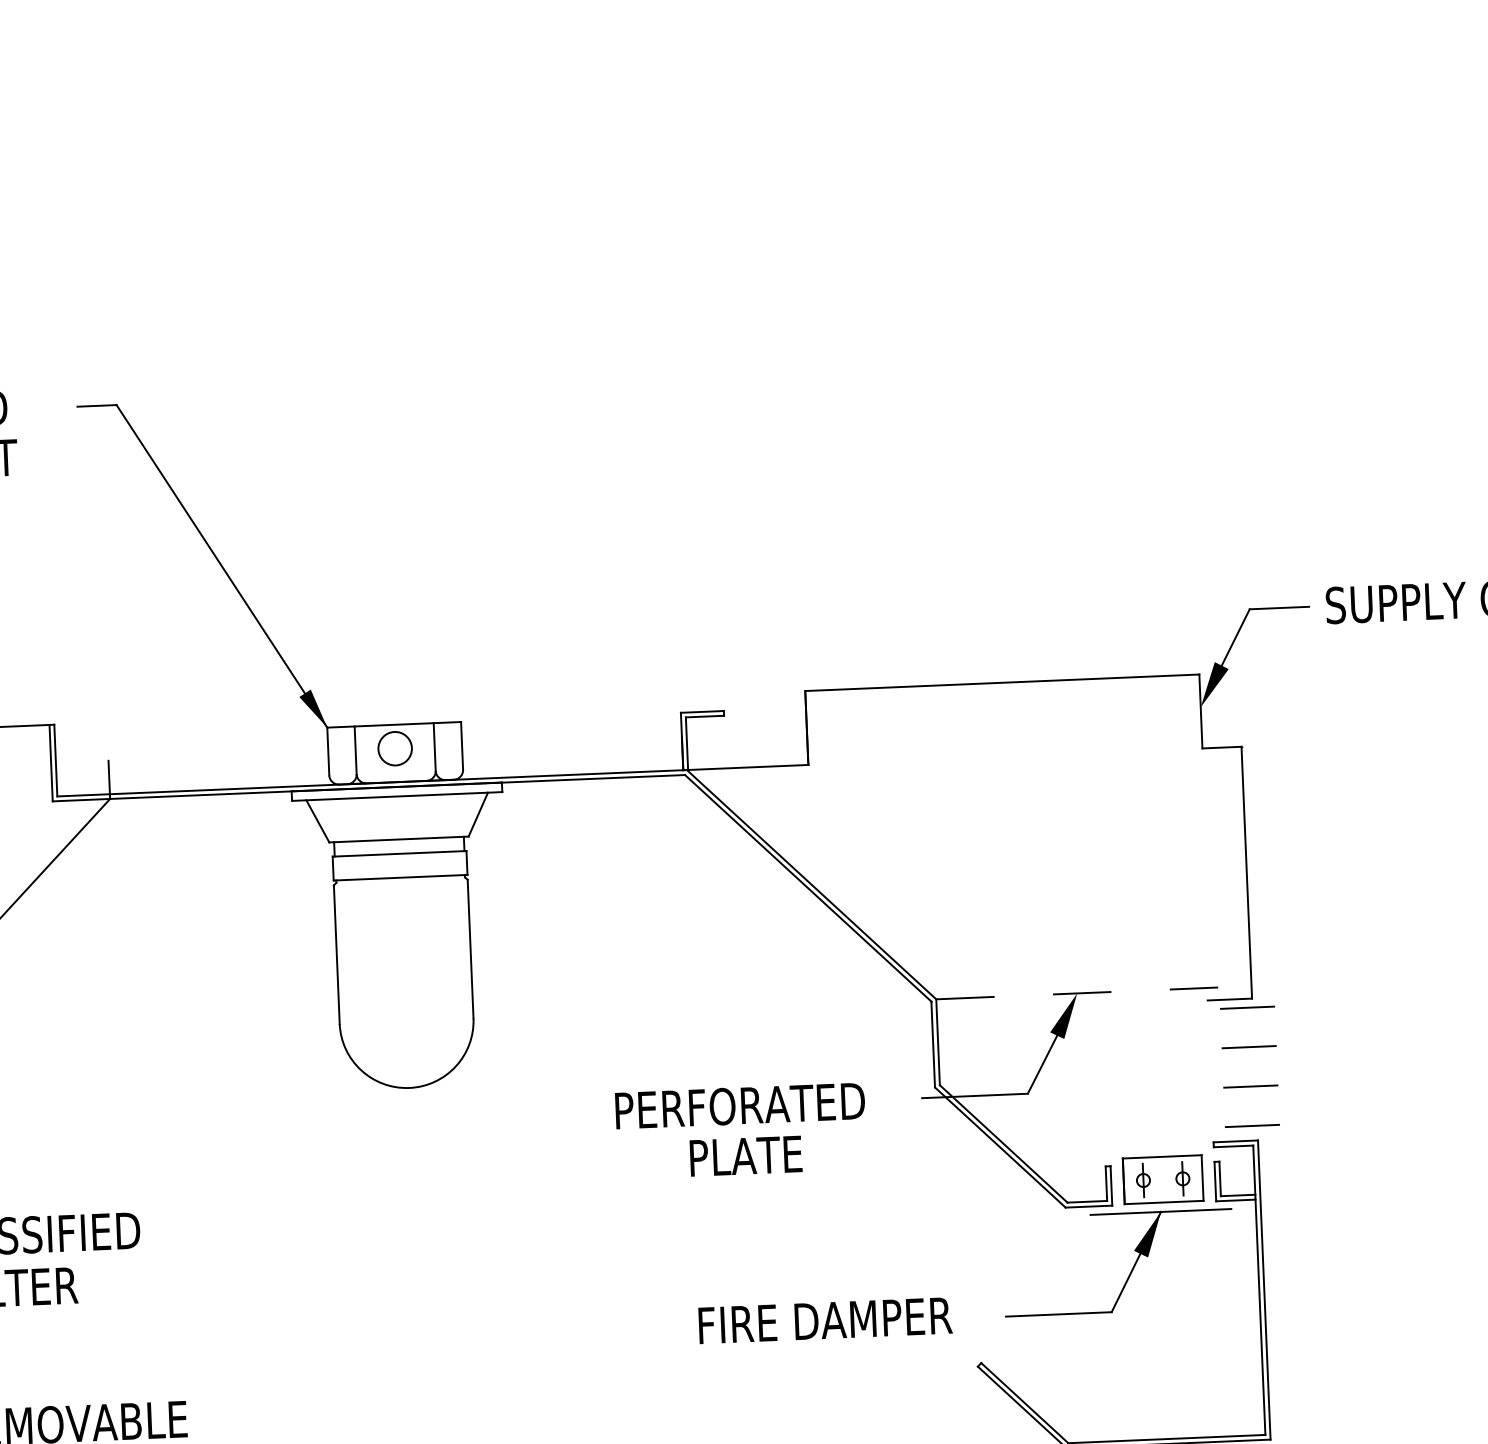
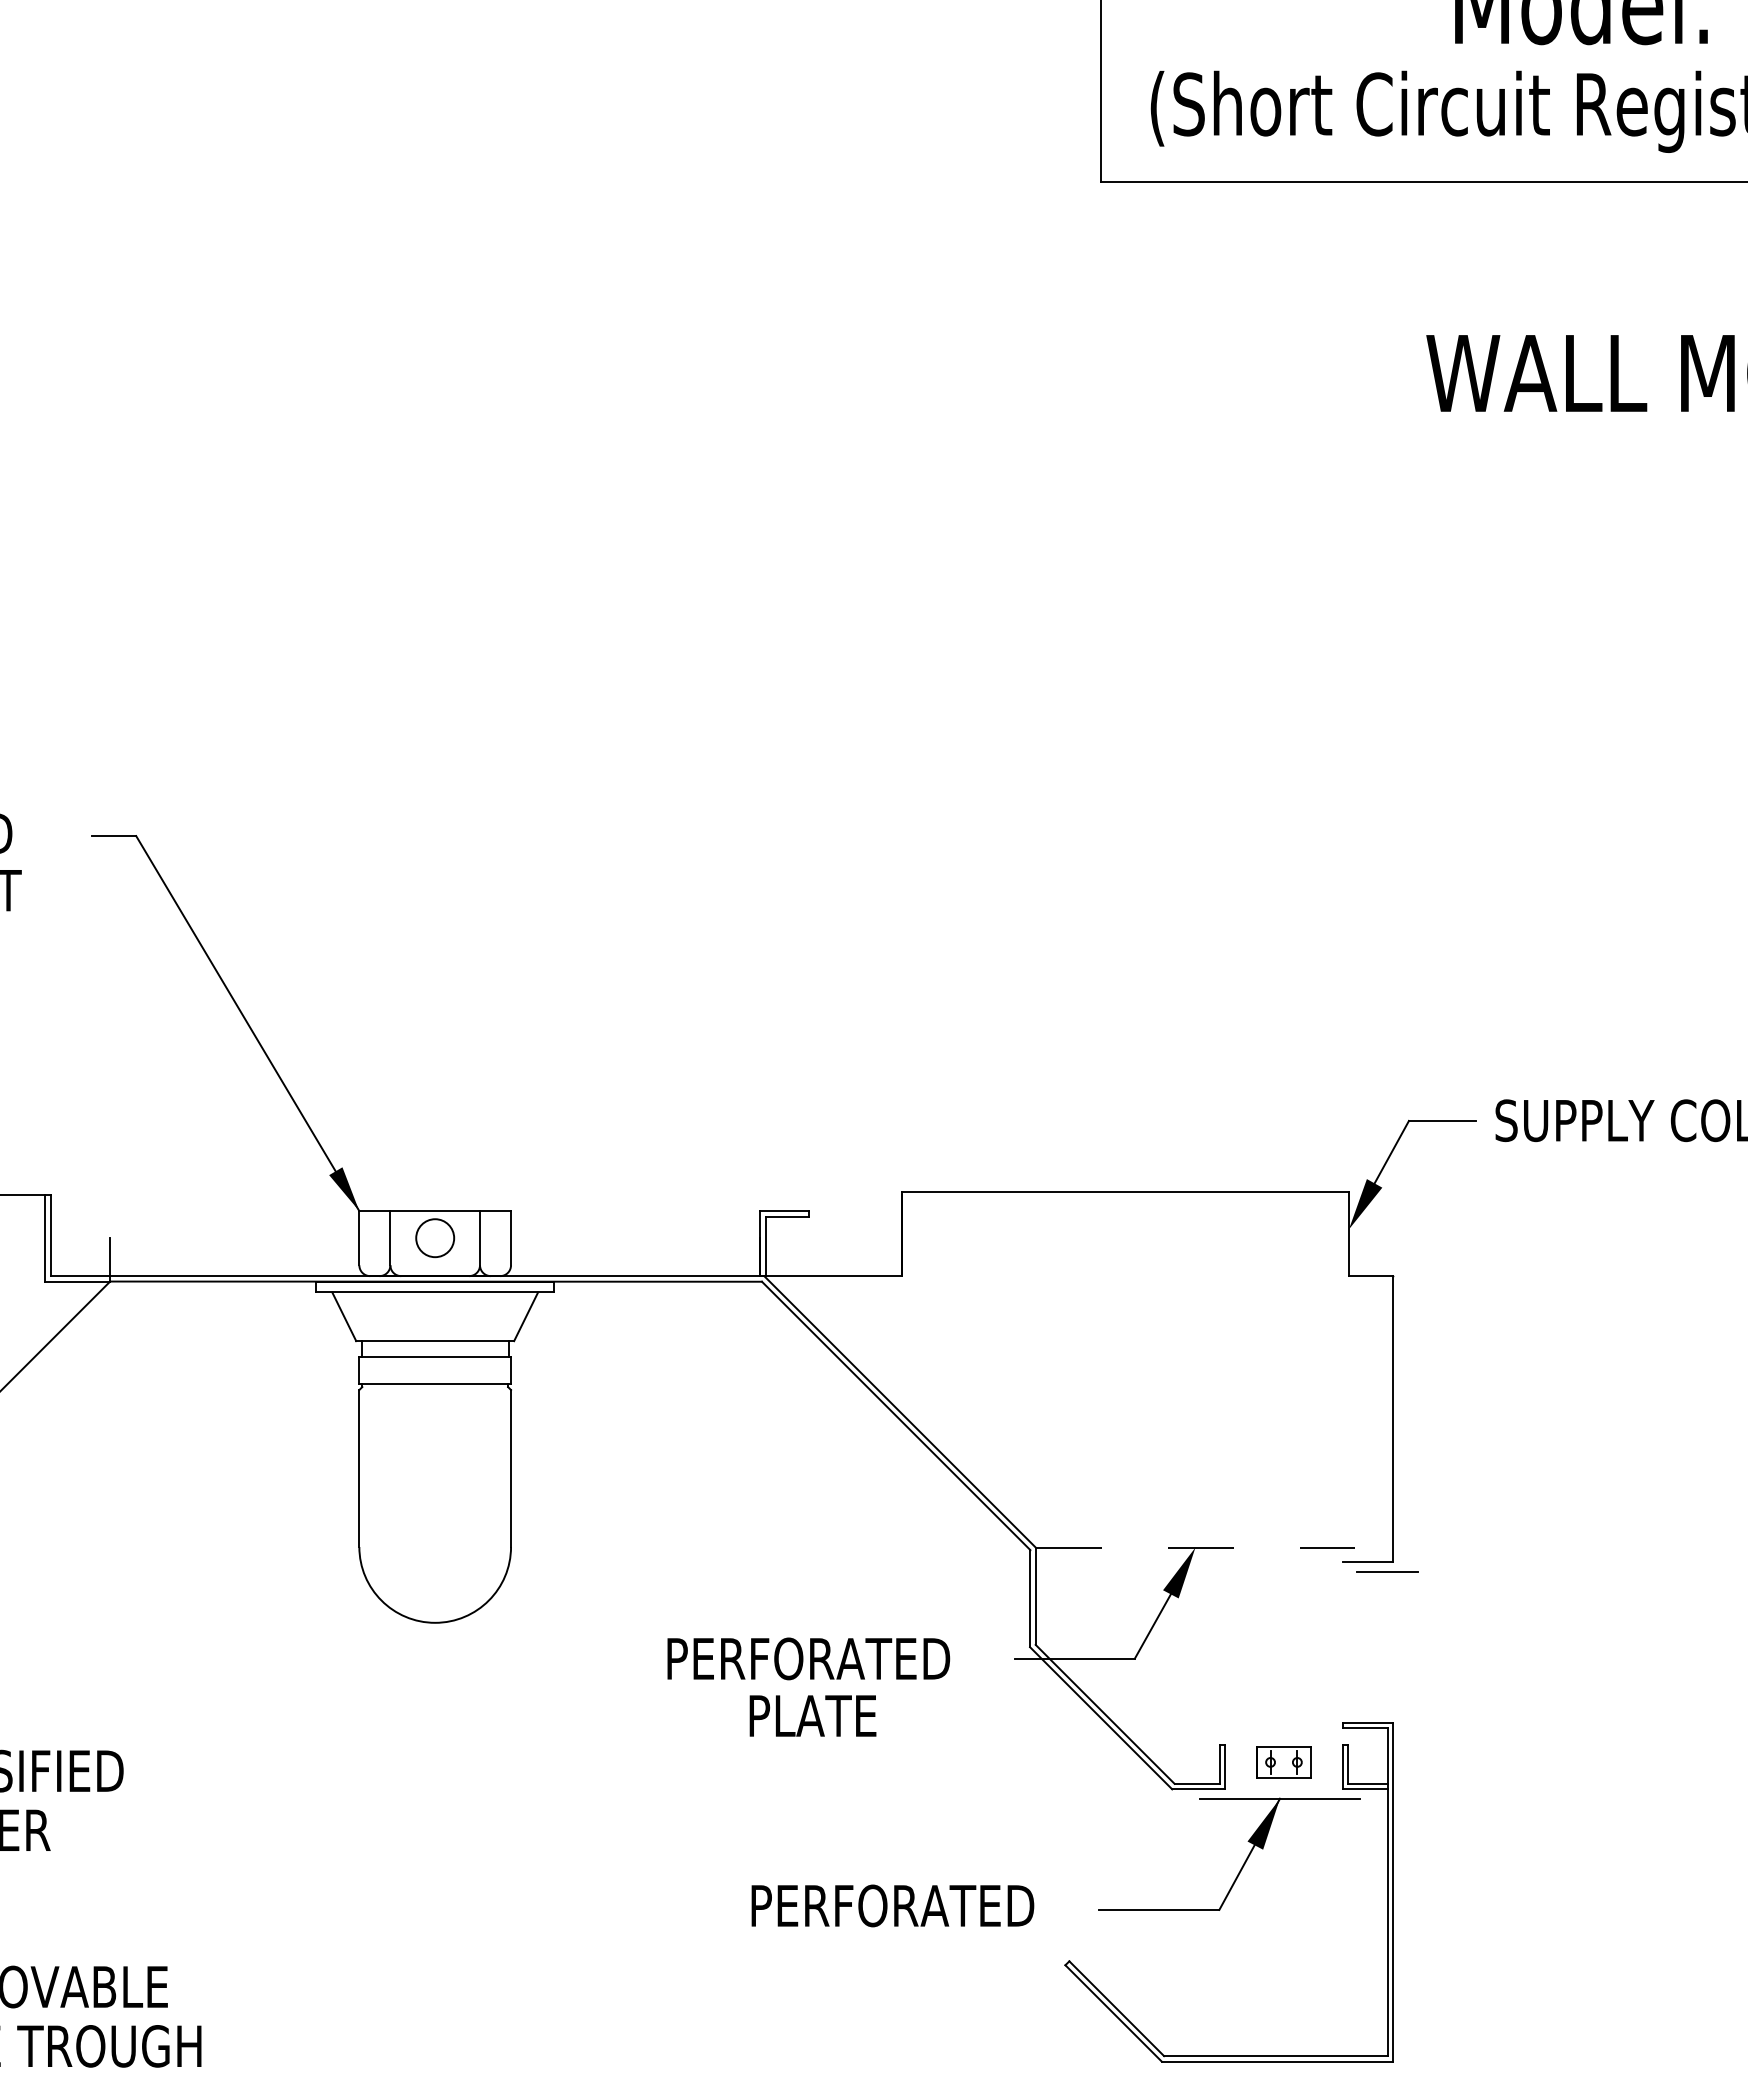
line: (1249, 1047) -> (1387, 1616), removed
line: (1250, 1085) -> (1387, 1660), removed
line: (1252, 1125) -> (1387, 1705), removed
part: (1162, 1179) -> (1283, 1762), size x0.6
text: (827, 1320) -> (897, 1905), FIRE DAMPER -> PERFORATED

